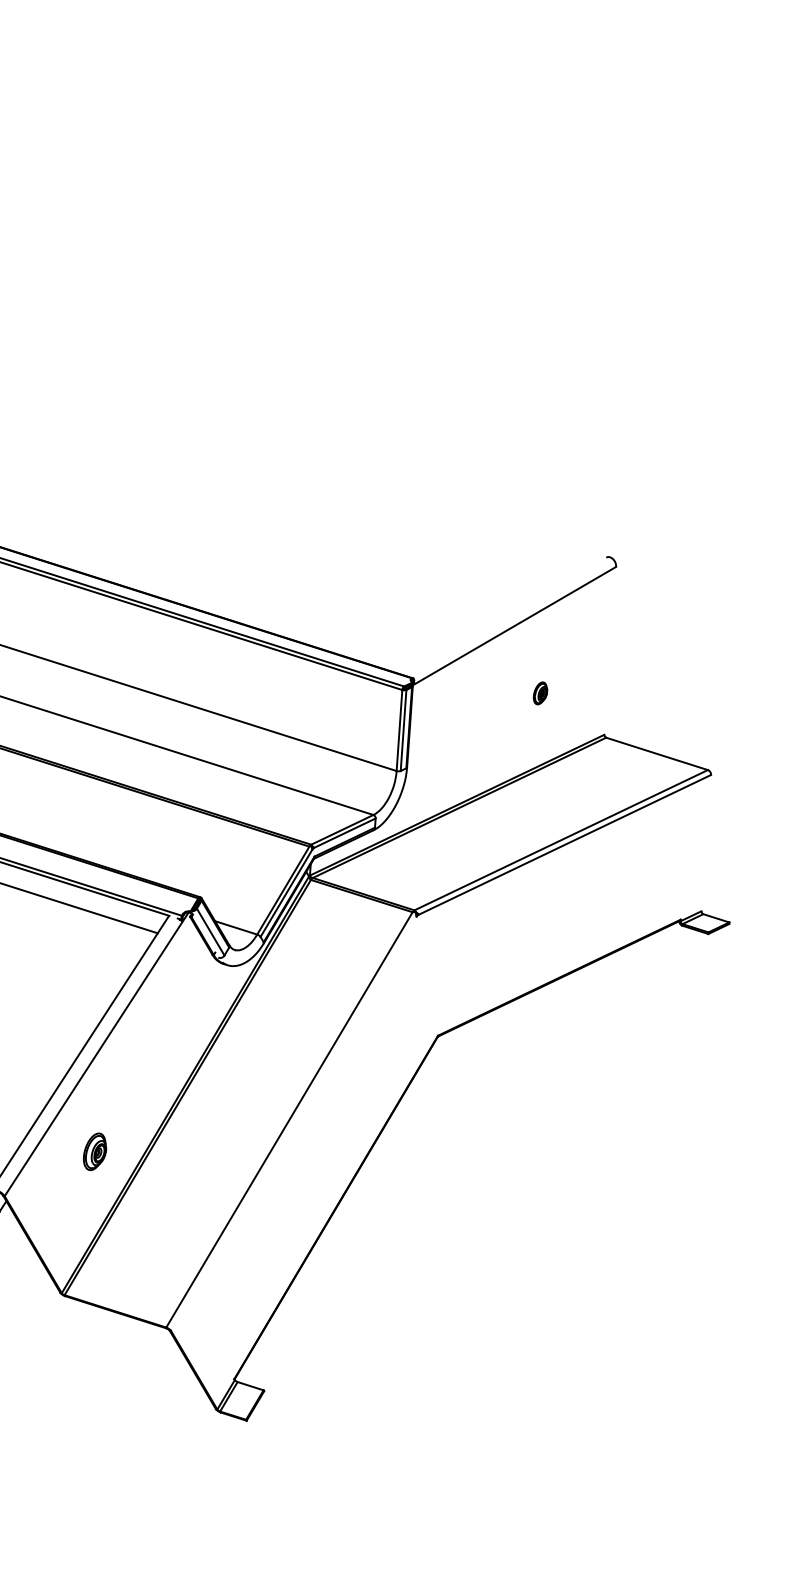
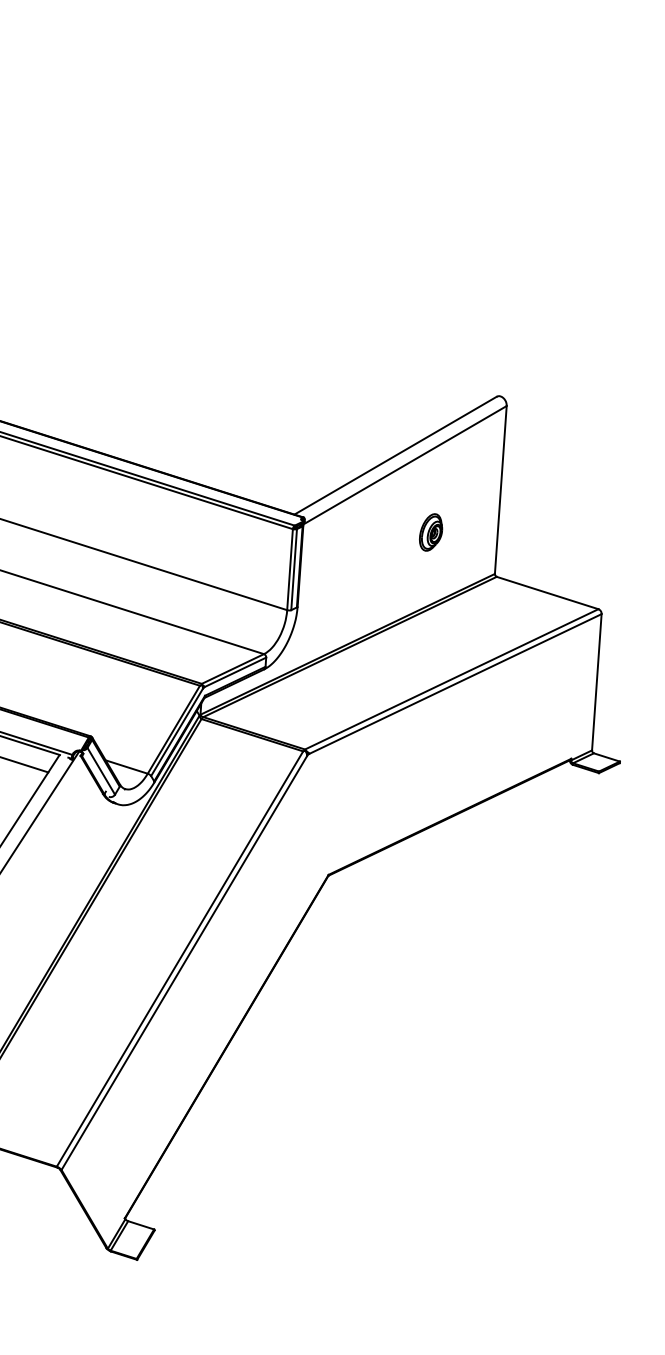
line: (504, 616) -> (395, 455), added
line: (610, 650) -> (501, 489), added
part: (540, 693) -> (431, 532), size x1.67
line: (706, 843) -> (597, 682), added
line: (293, 1123) -> (184, 962), added

